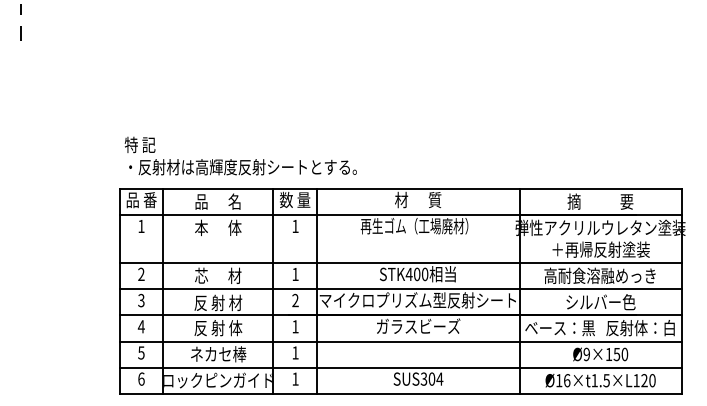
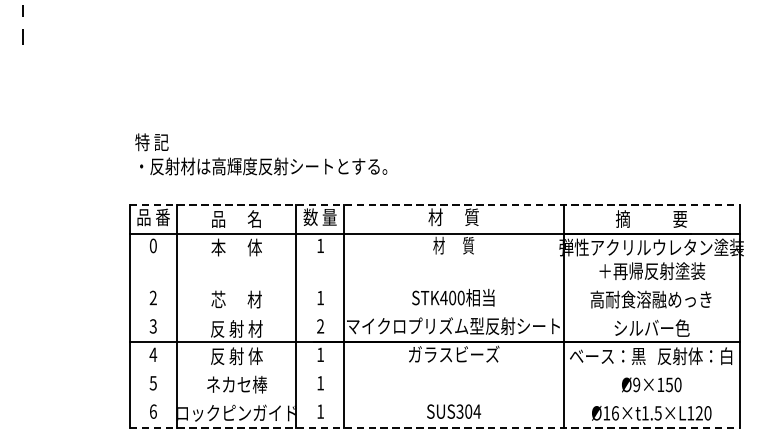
text: (240, 155) -> (260, 153), moved
line: (401, 188) -> (435, 204), solid -> dashed
text: (141, 226) -> (153, 246), 1 -> 0
text: (414, 226) -> (449, 246), 再生ゴム（工場廃材） -> 材      質
line: (400, 263) -> (434, 286), removed
line: (400, 289) -> (434, 314), removed
line: (400, 341) -> (434, 370), removed
line: (400, 367) -> (434, 399), removed
line: (401, 393) -> (435, 427), solid -> dashed

